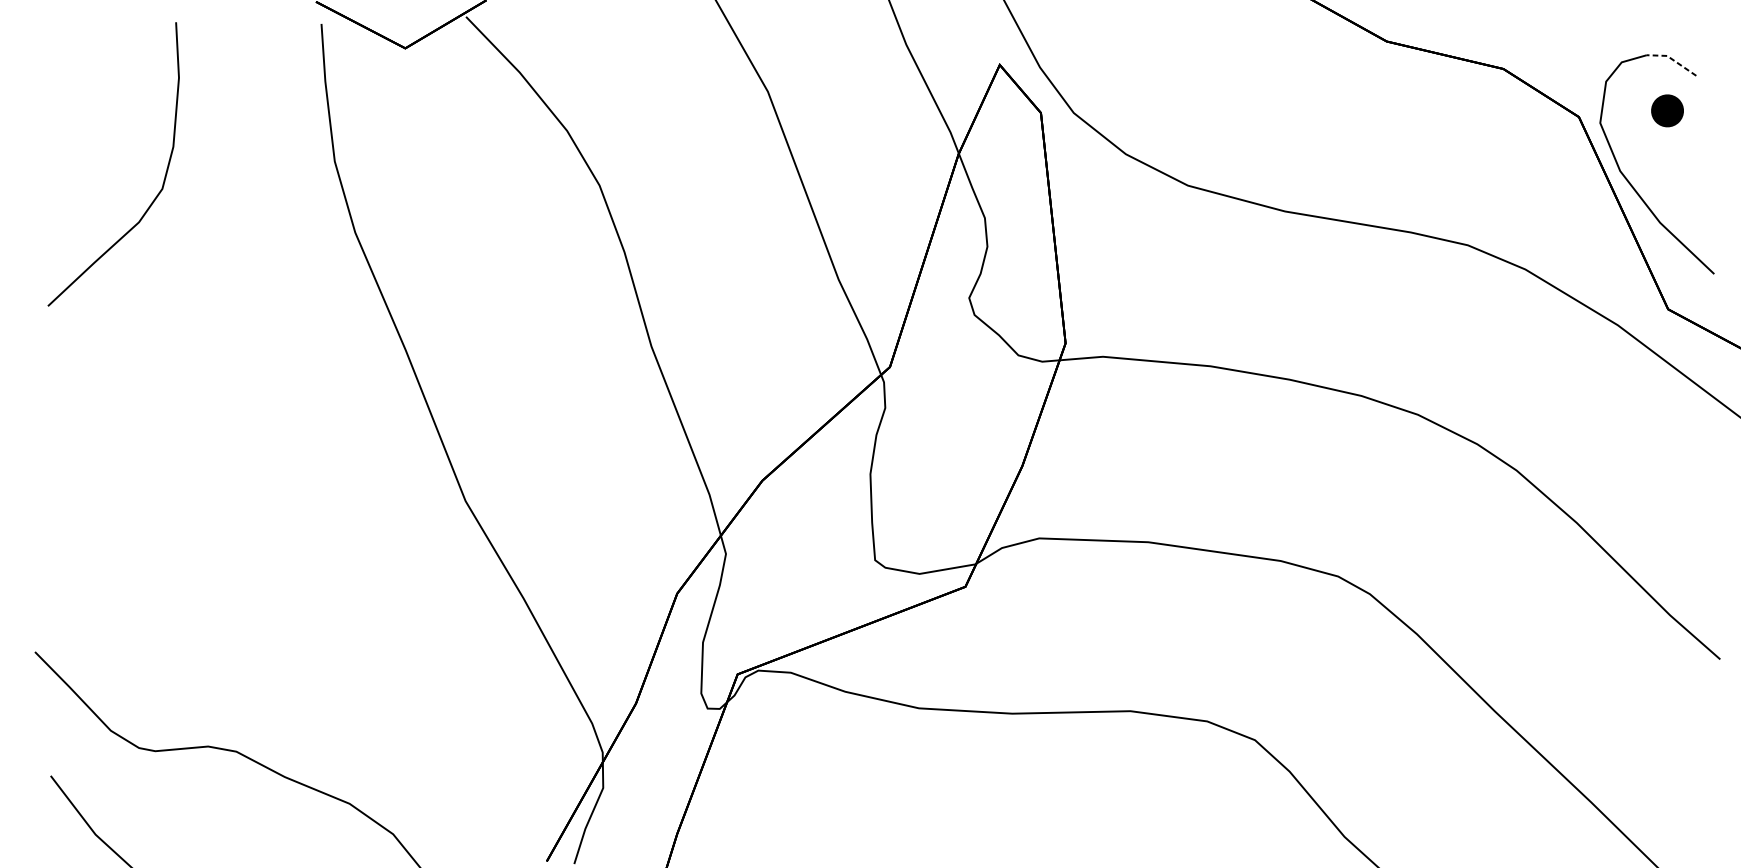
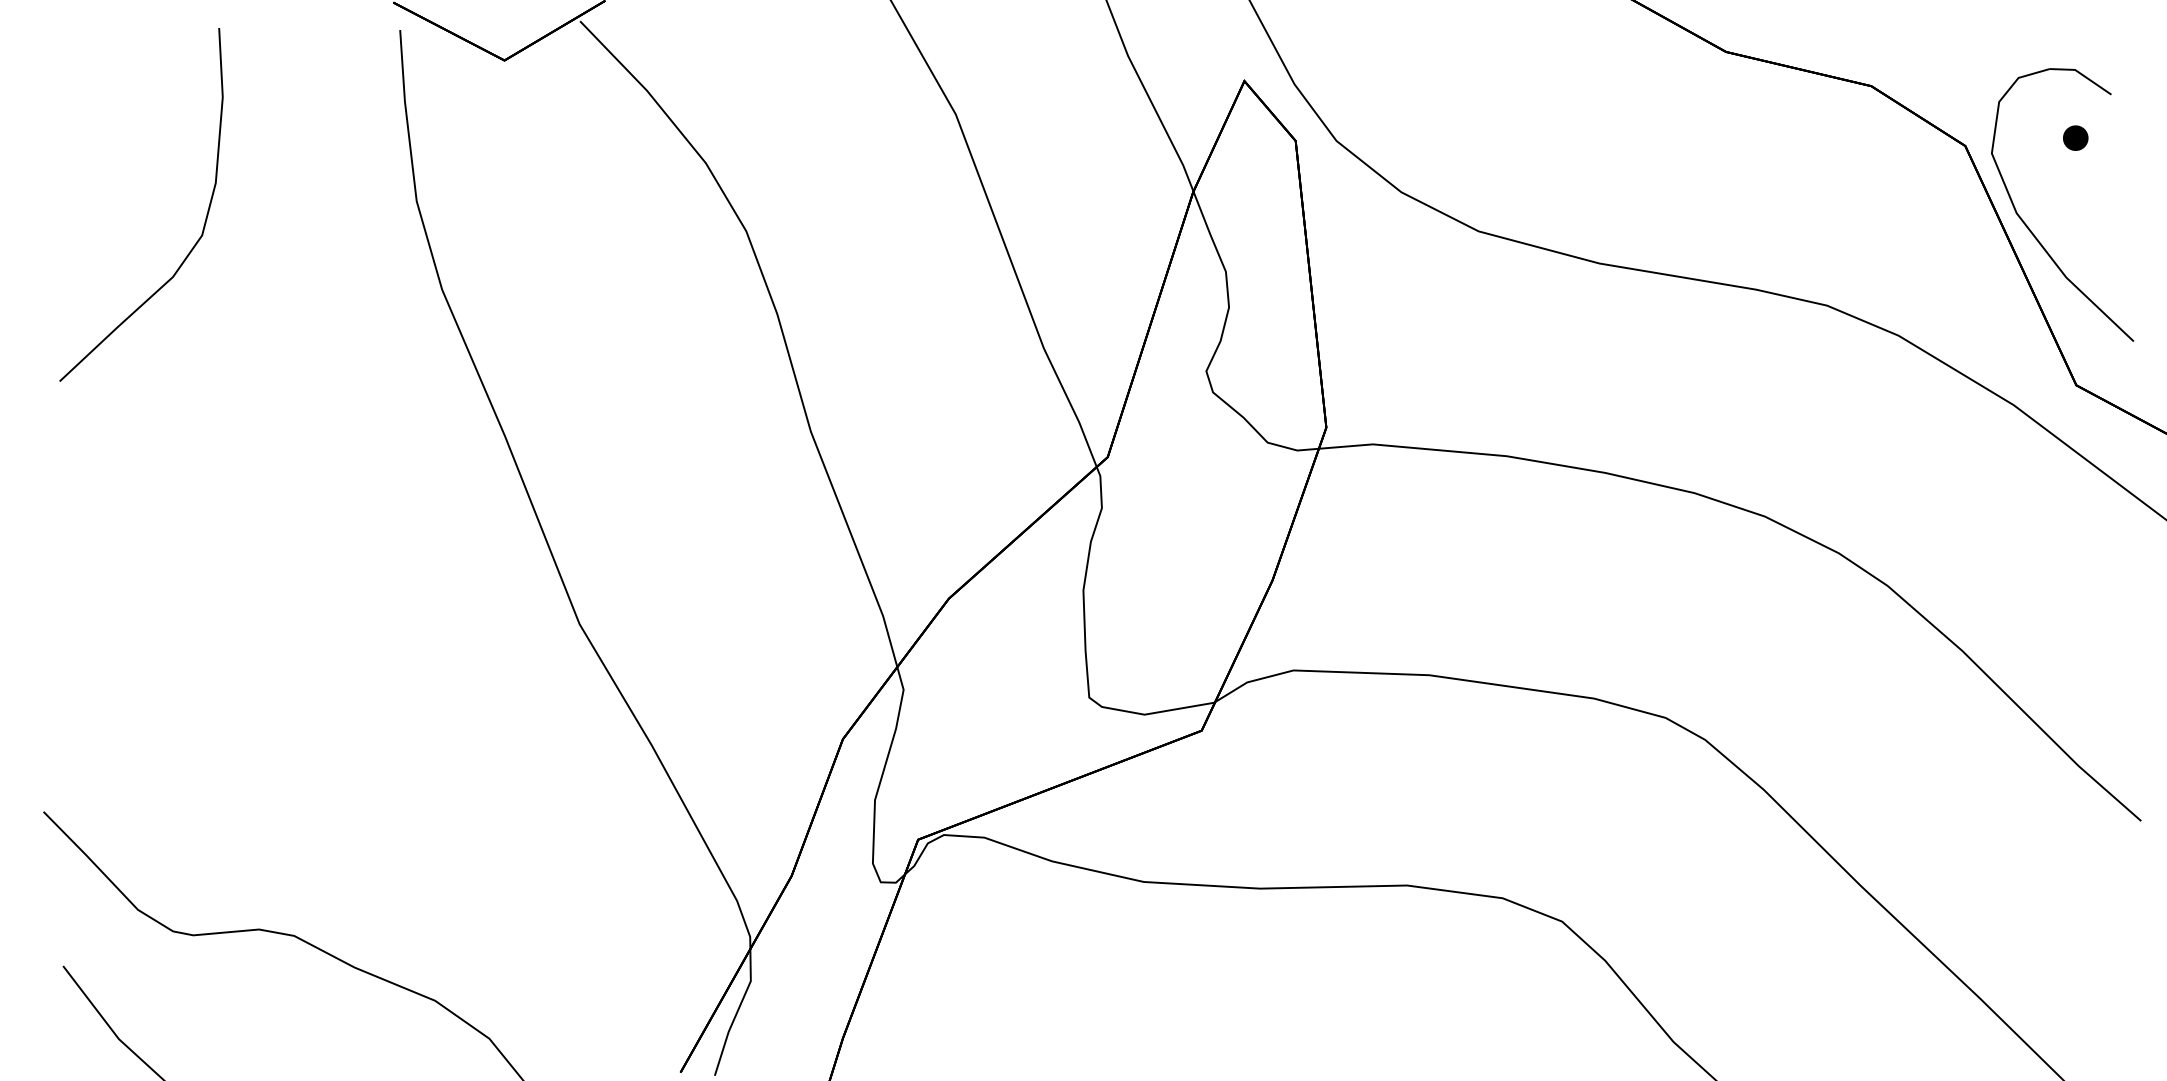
line: (1672, 59) -> (2081, 74), dashed -> solid
part: (1667, 110) -> (2075, 137), size x0.62

